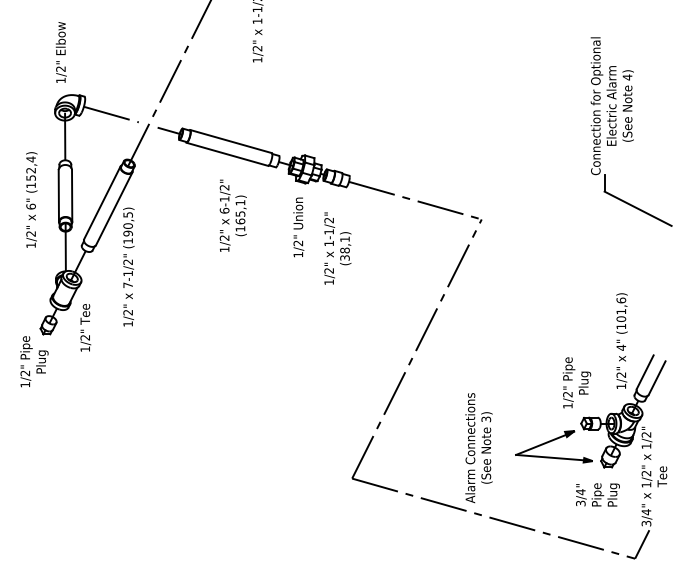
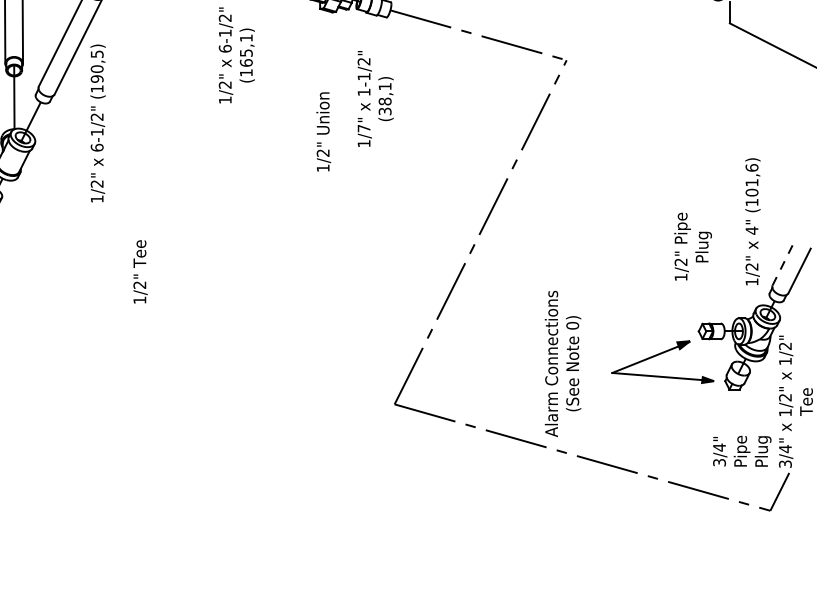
text: (298, 227) -> (323, 132), moved
text: (328, 270) -> (363, 128), 1/2" -> 1/7"
text: (127, 285) -> (96, 147), 7-1/2" -> 6-1/2"
text: (85, 327) -> (140, 271), moved
line: (645, 372) -> (784, 263), solid -> dashed
text: (576, 382) -> (692, 246), moved
text: (486, 419) -> (573, 325), 3) -> 0)
text: (597, 494) -> (741, 450), moved

